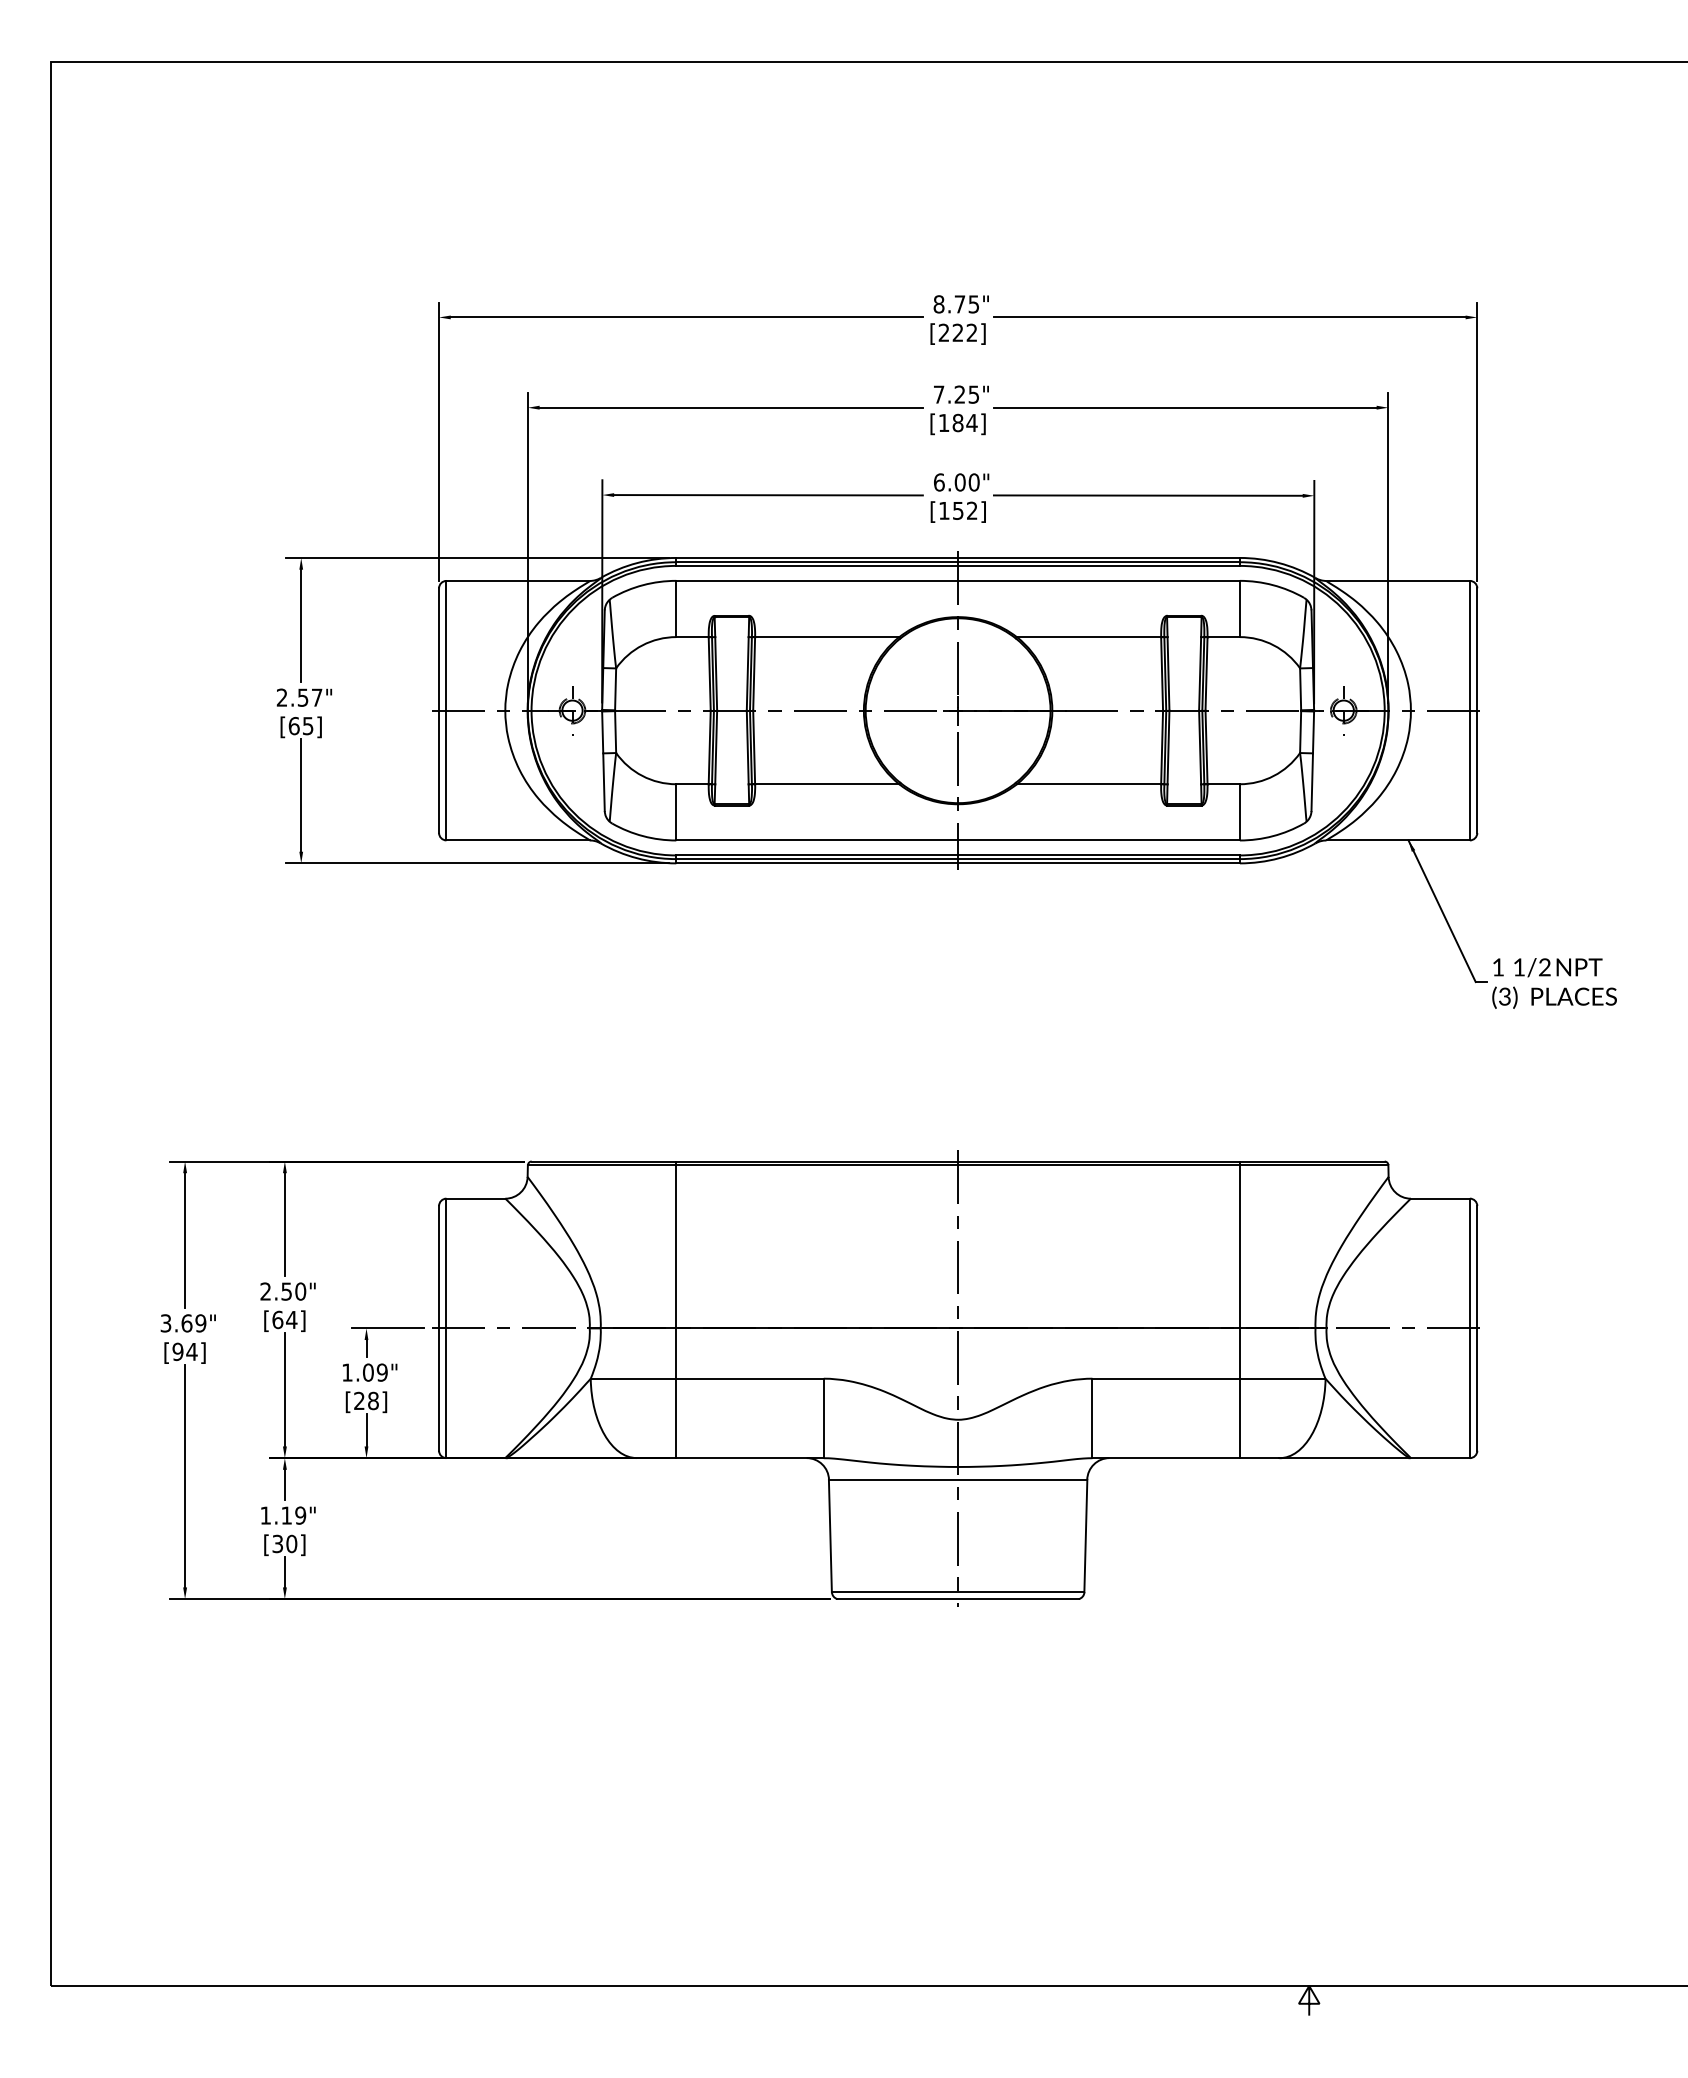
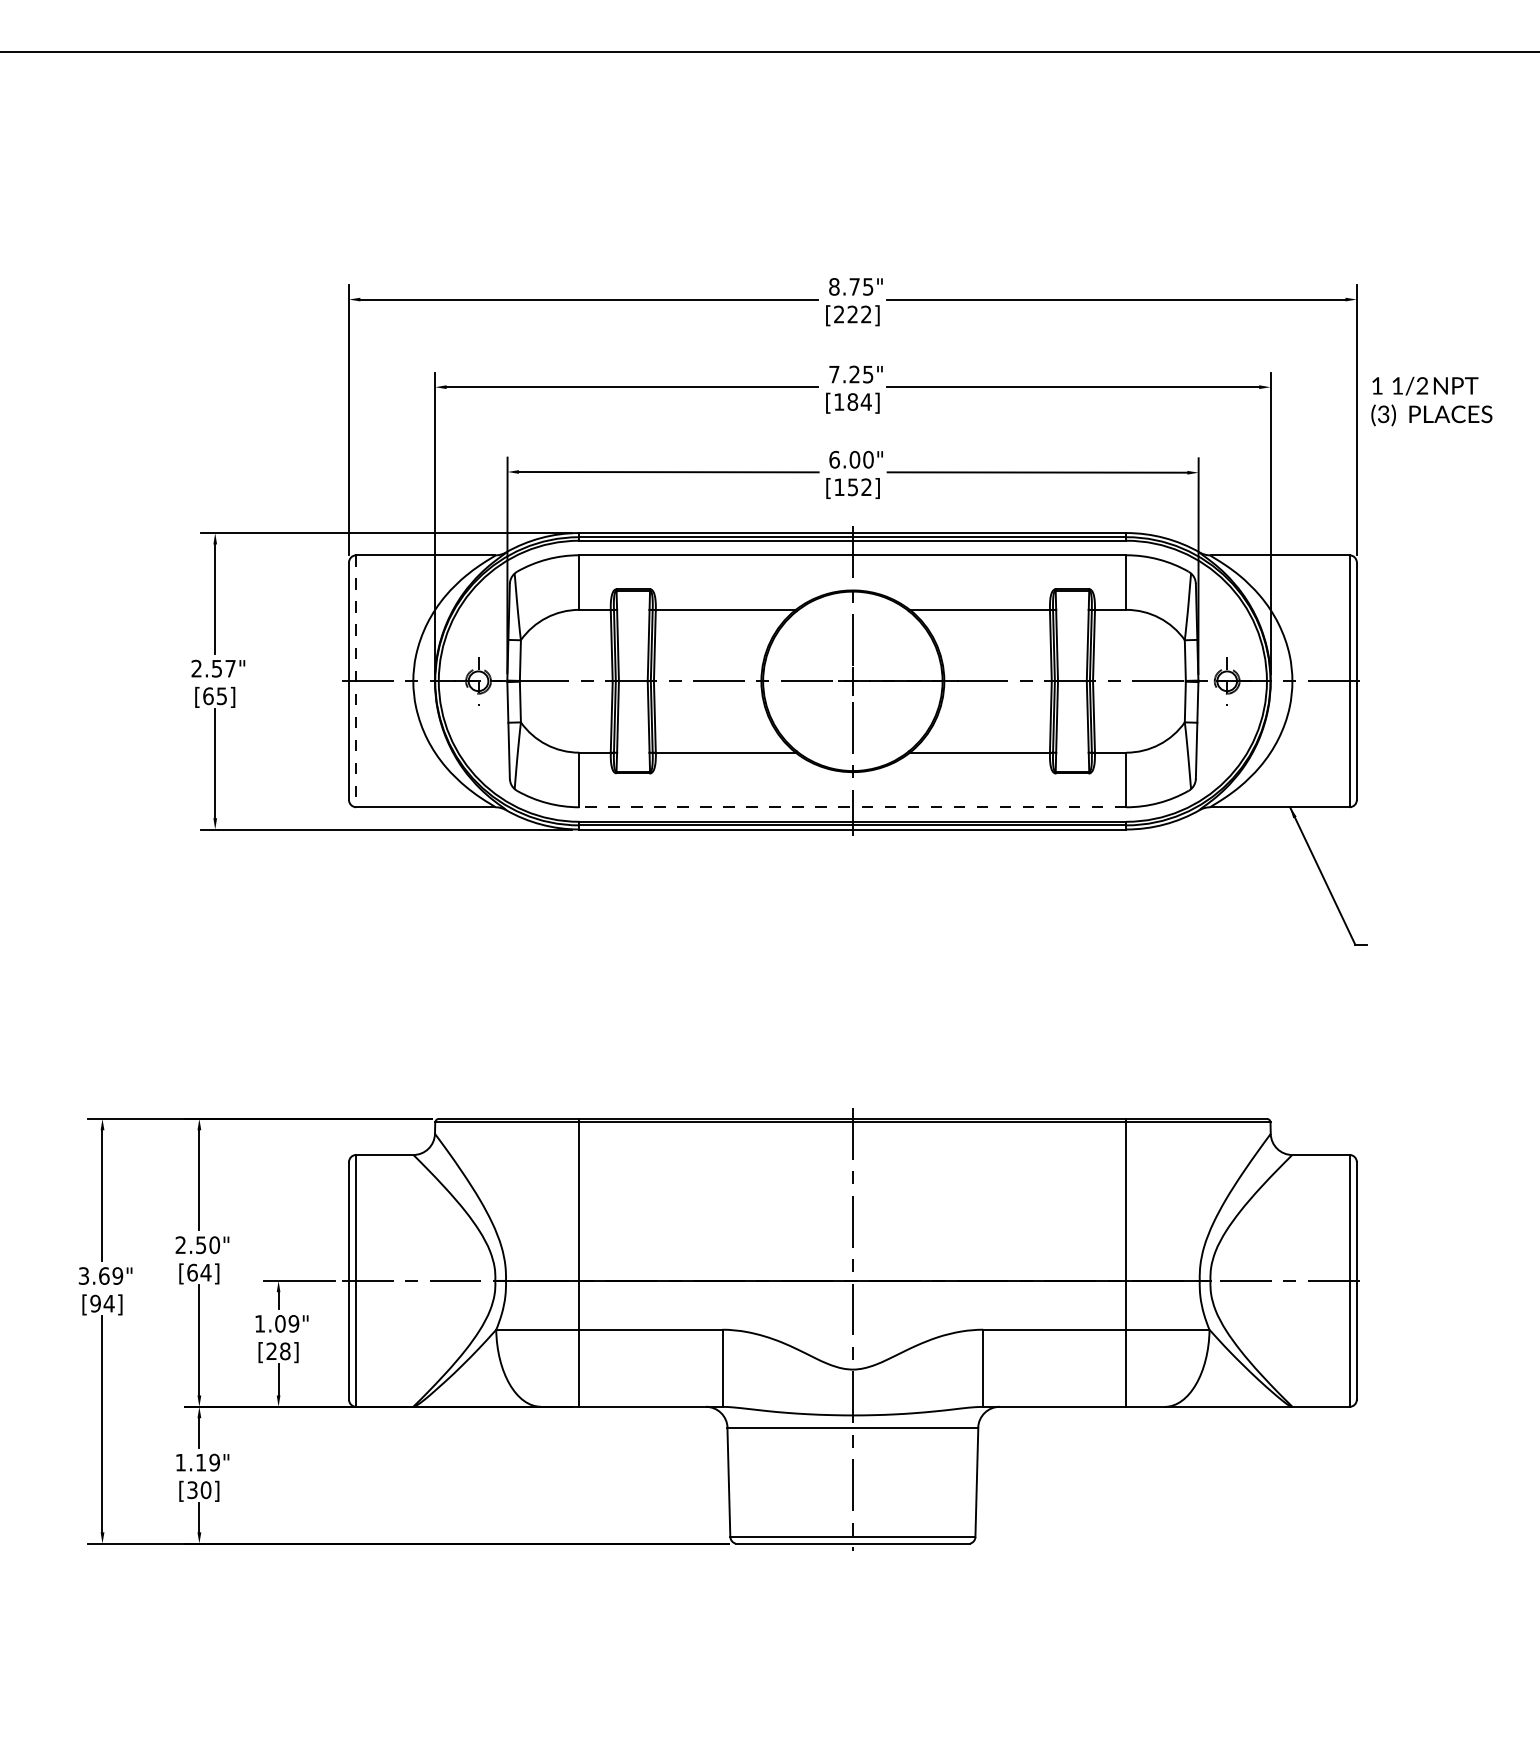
line: (446, 710) -> (356, 681), solid -> dashed
line: (958, 840) -> (853, 807), solid -> dashed
text: (1554, 983) -> (1431, 401), moved

